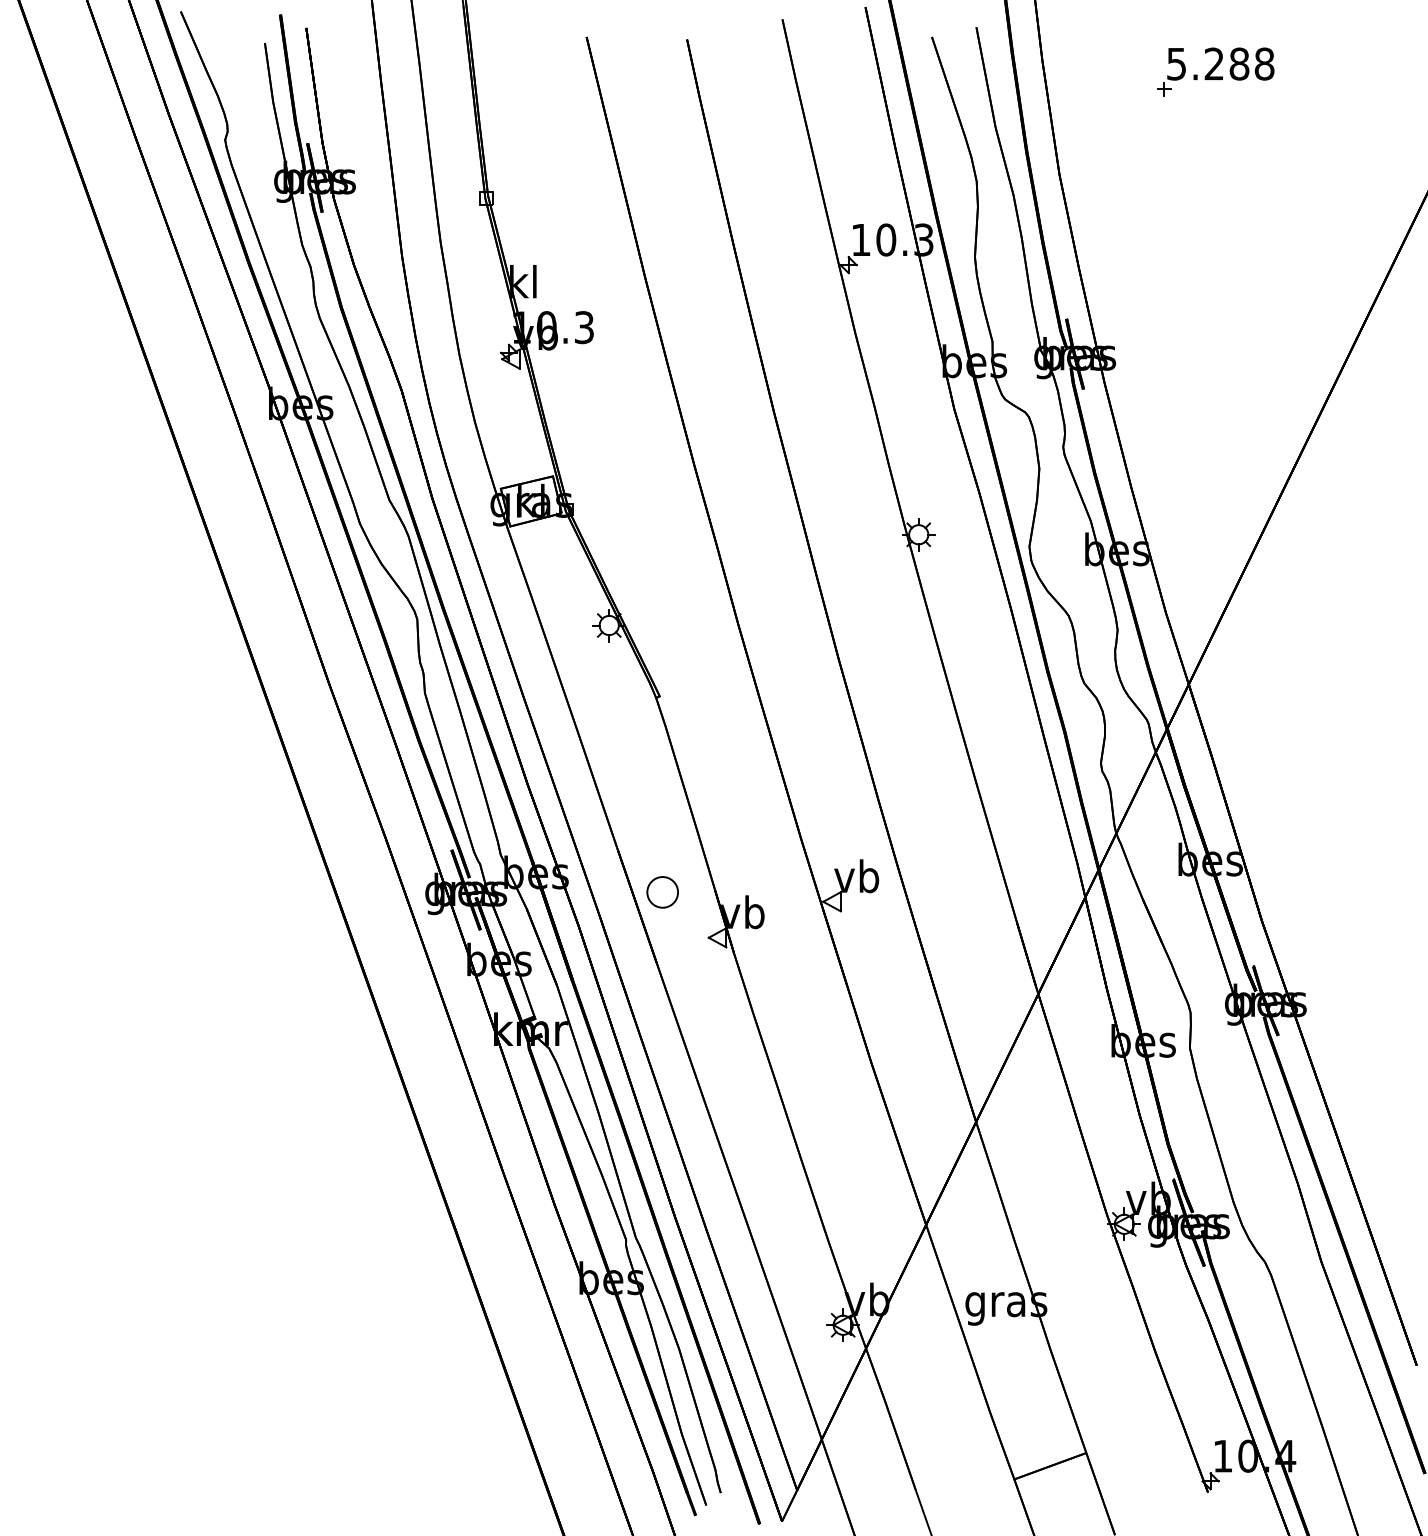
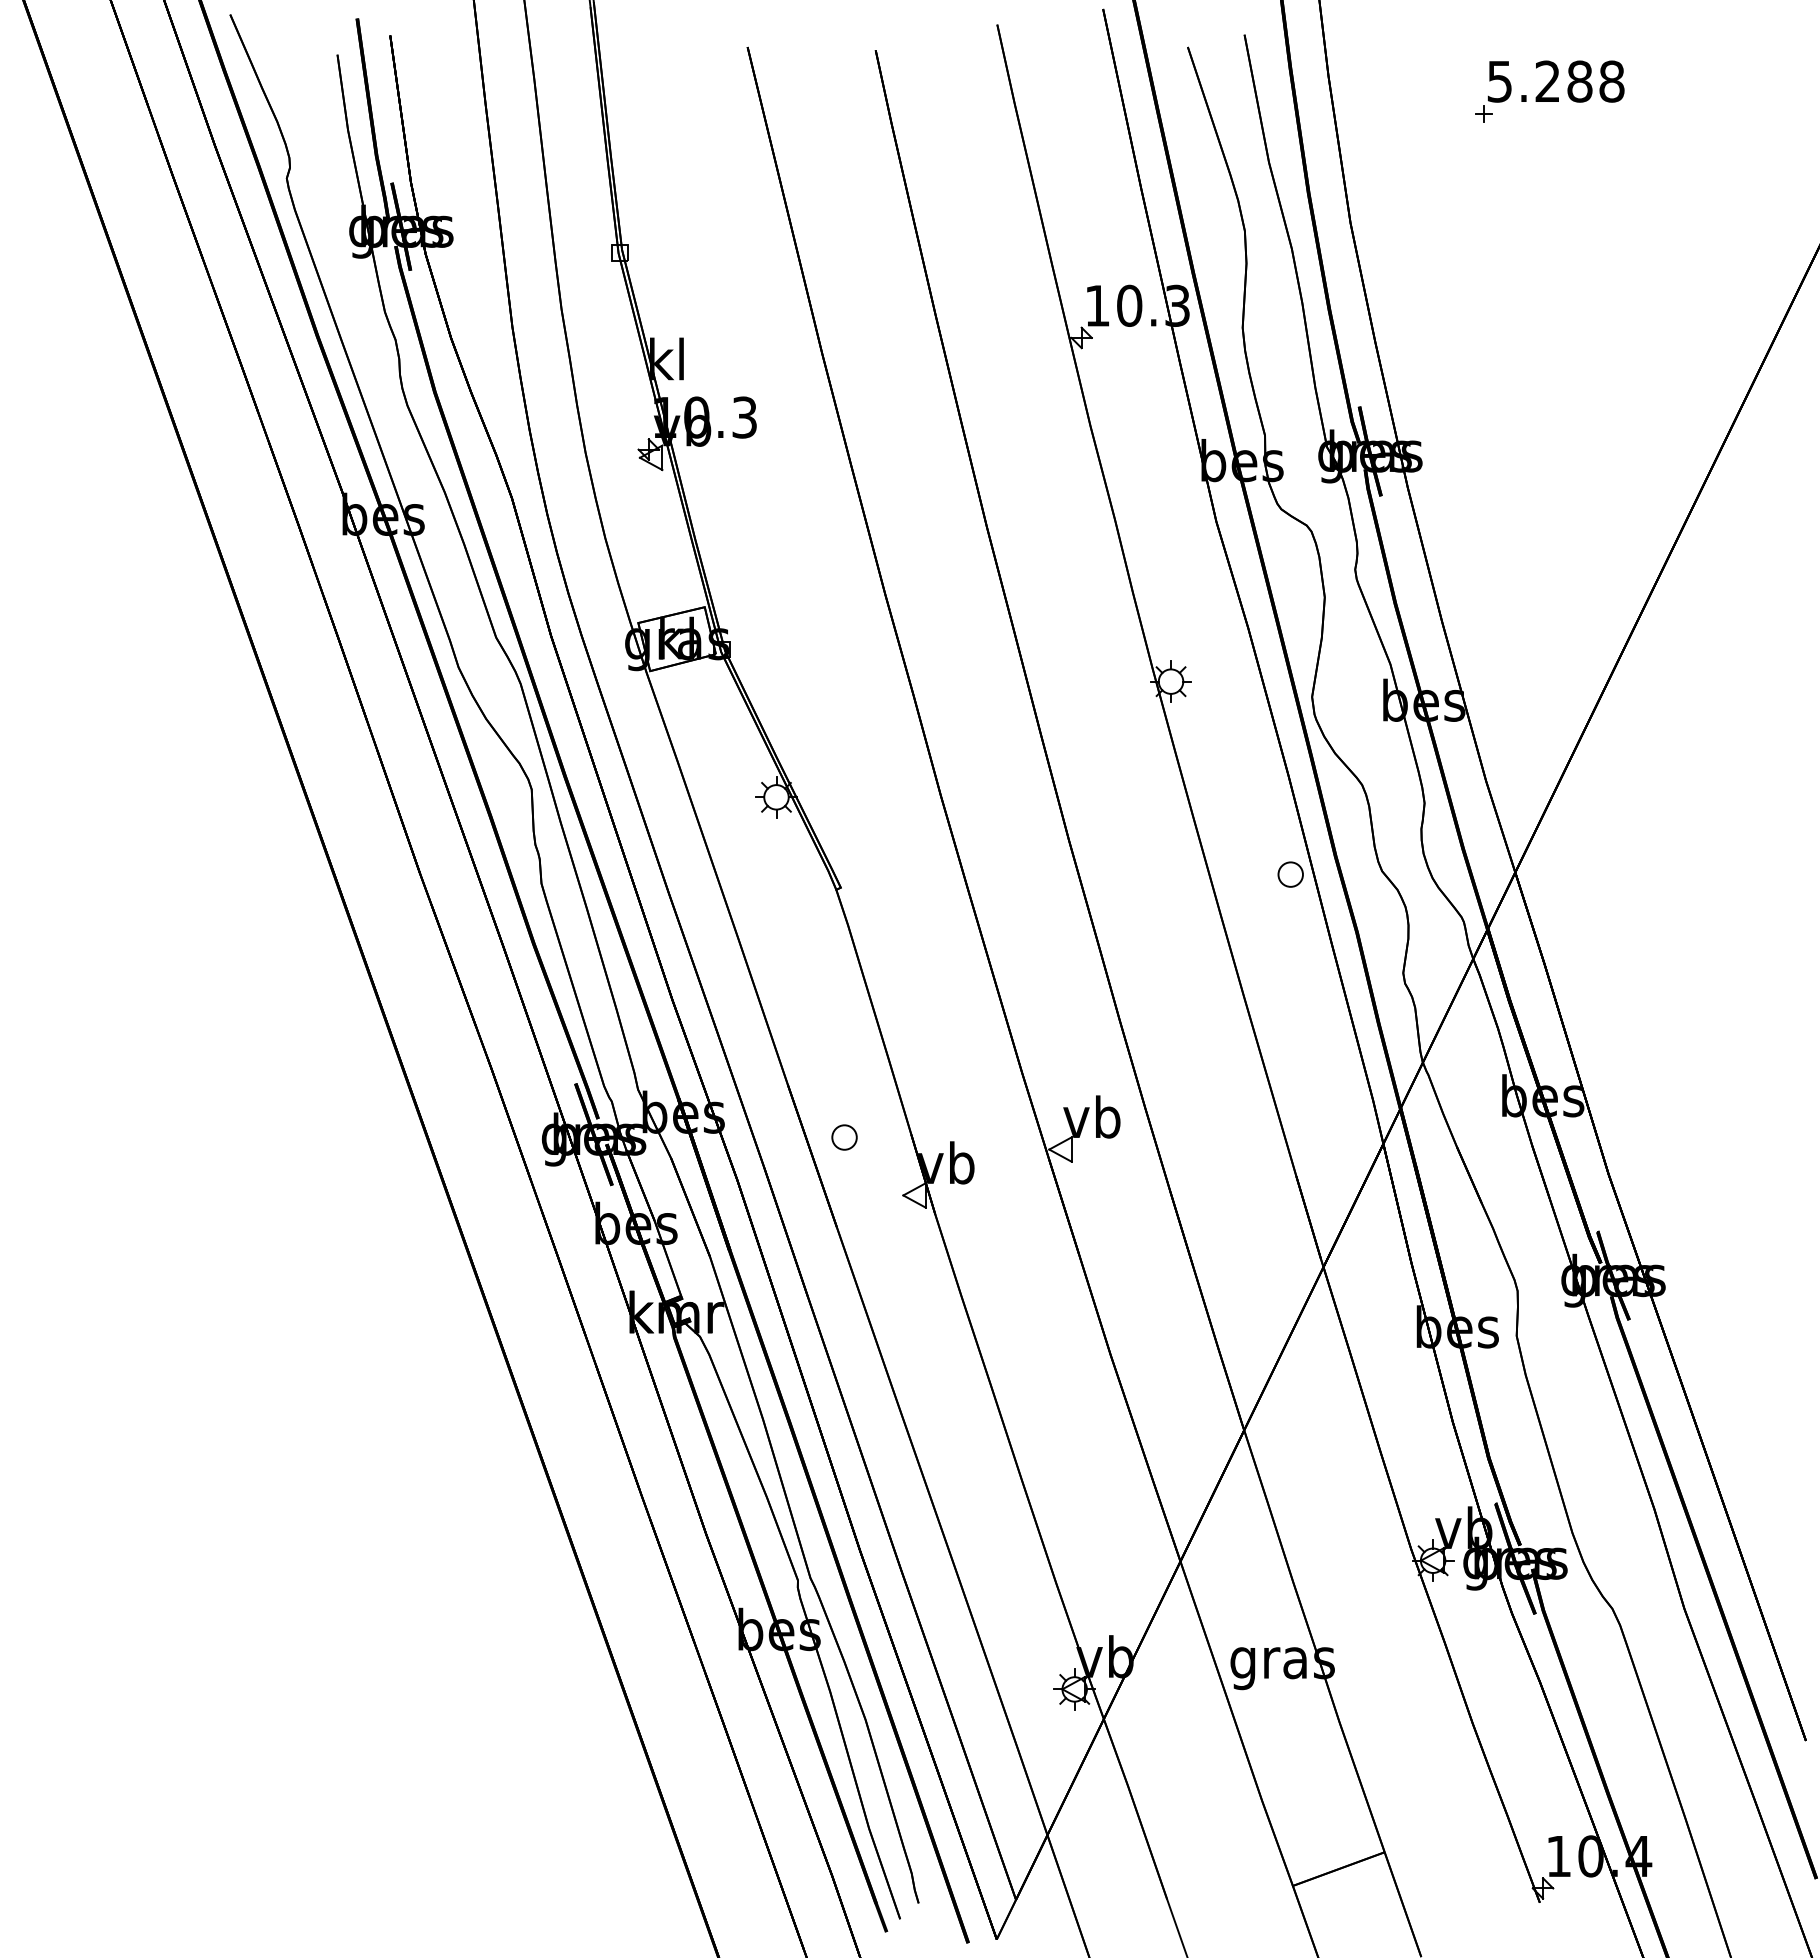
part: (1012, 686) -> (1290, 874), added
part: (662, 892) -> (844, 1137), size x0.62

